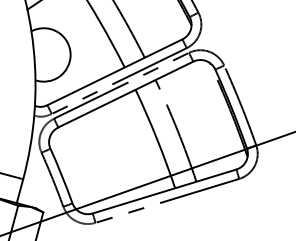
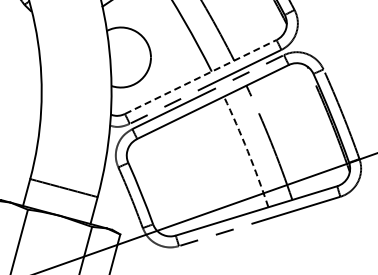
line: (115, 71) -> (201, 76), solid -> dashed
arc: (156, 138) -> (247, 151), solid -> dashed

